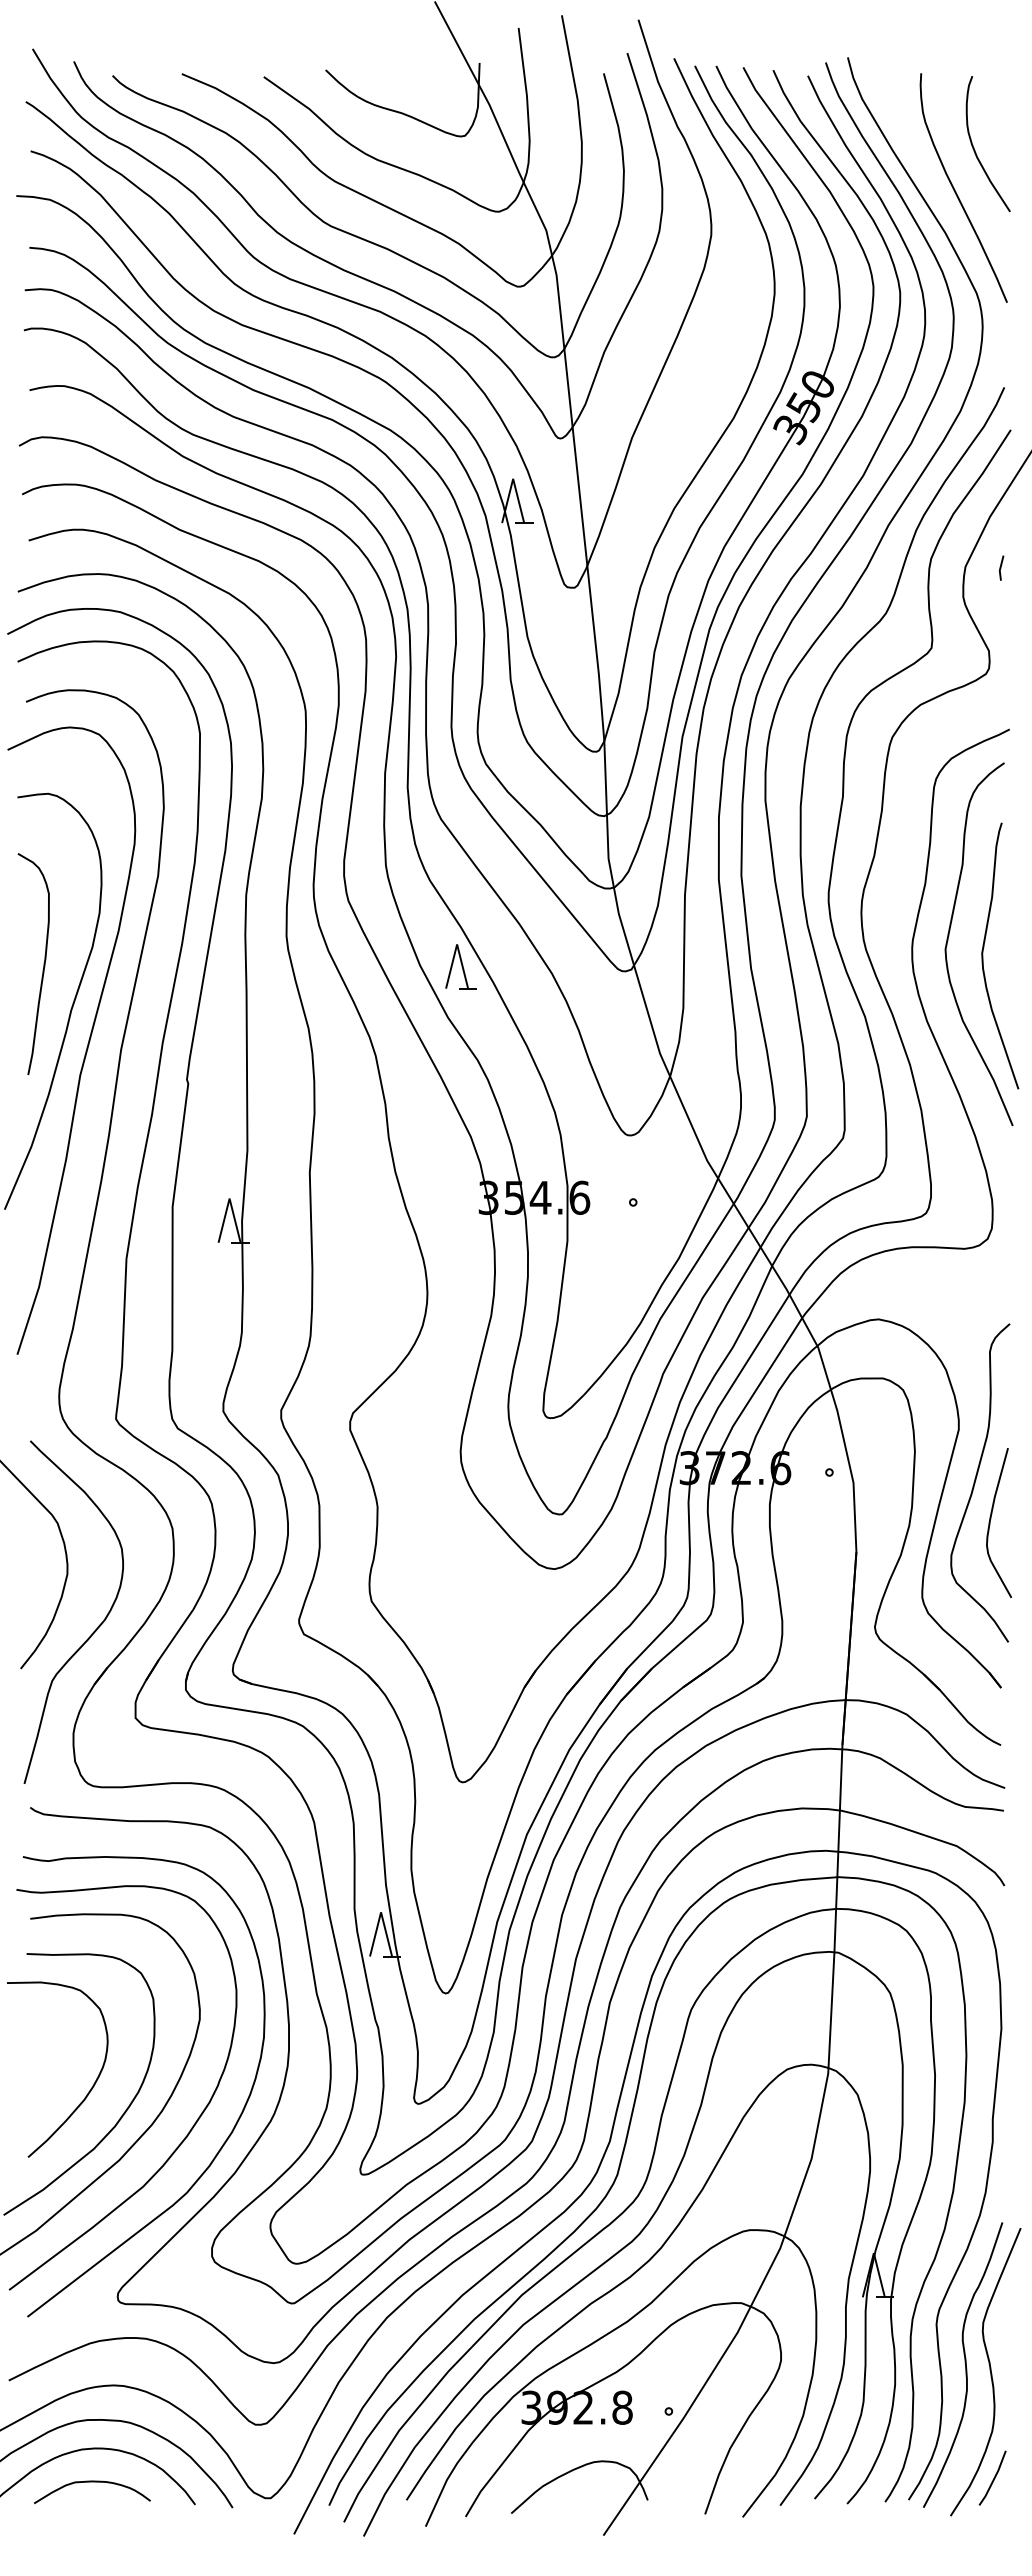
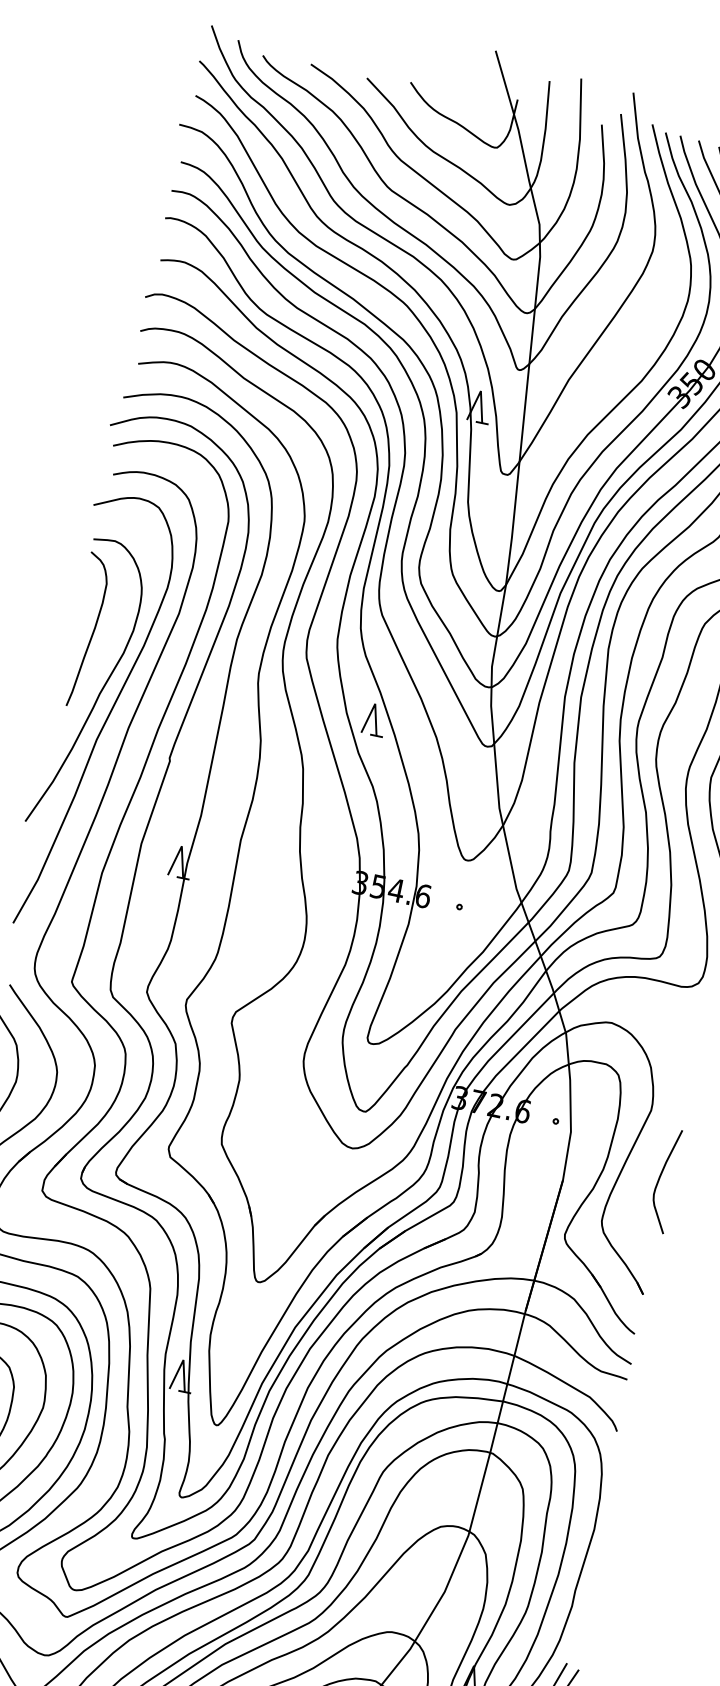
curve: (43, 963) -> (92, 631), moved
curve: (976, 1480) -> (656, 1148), removed

